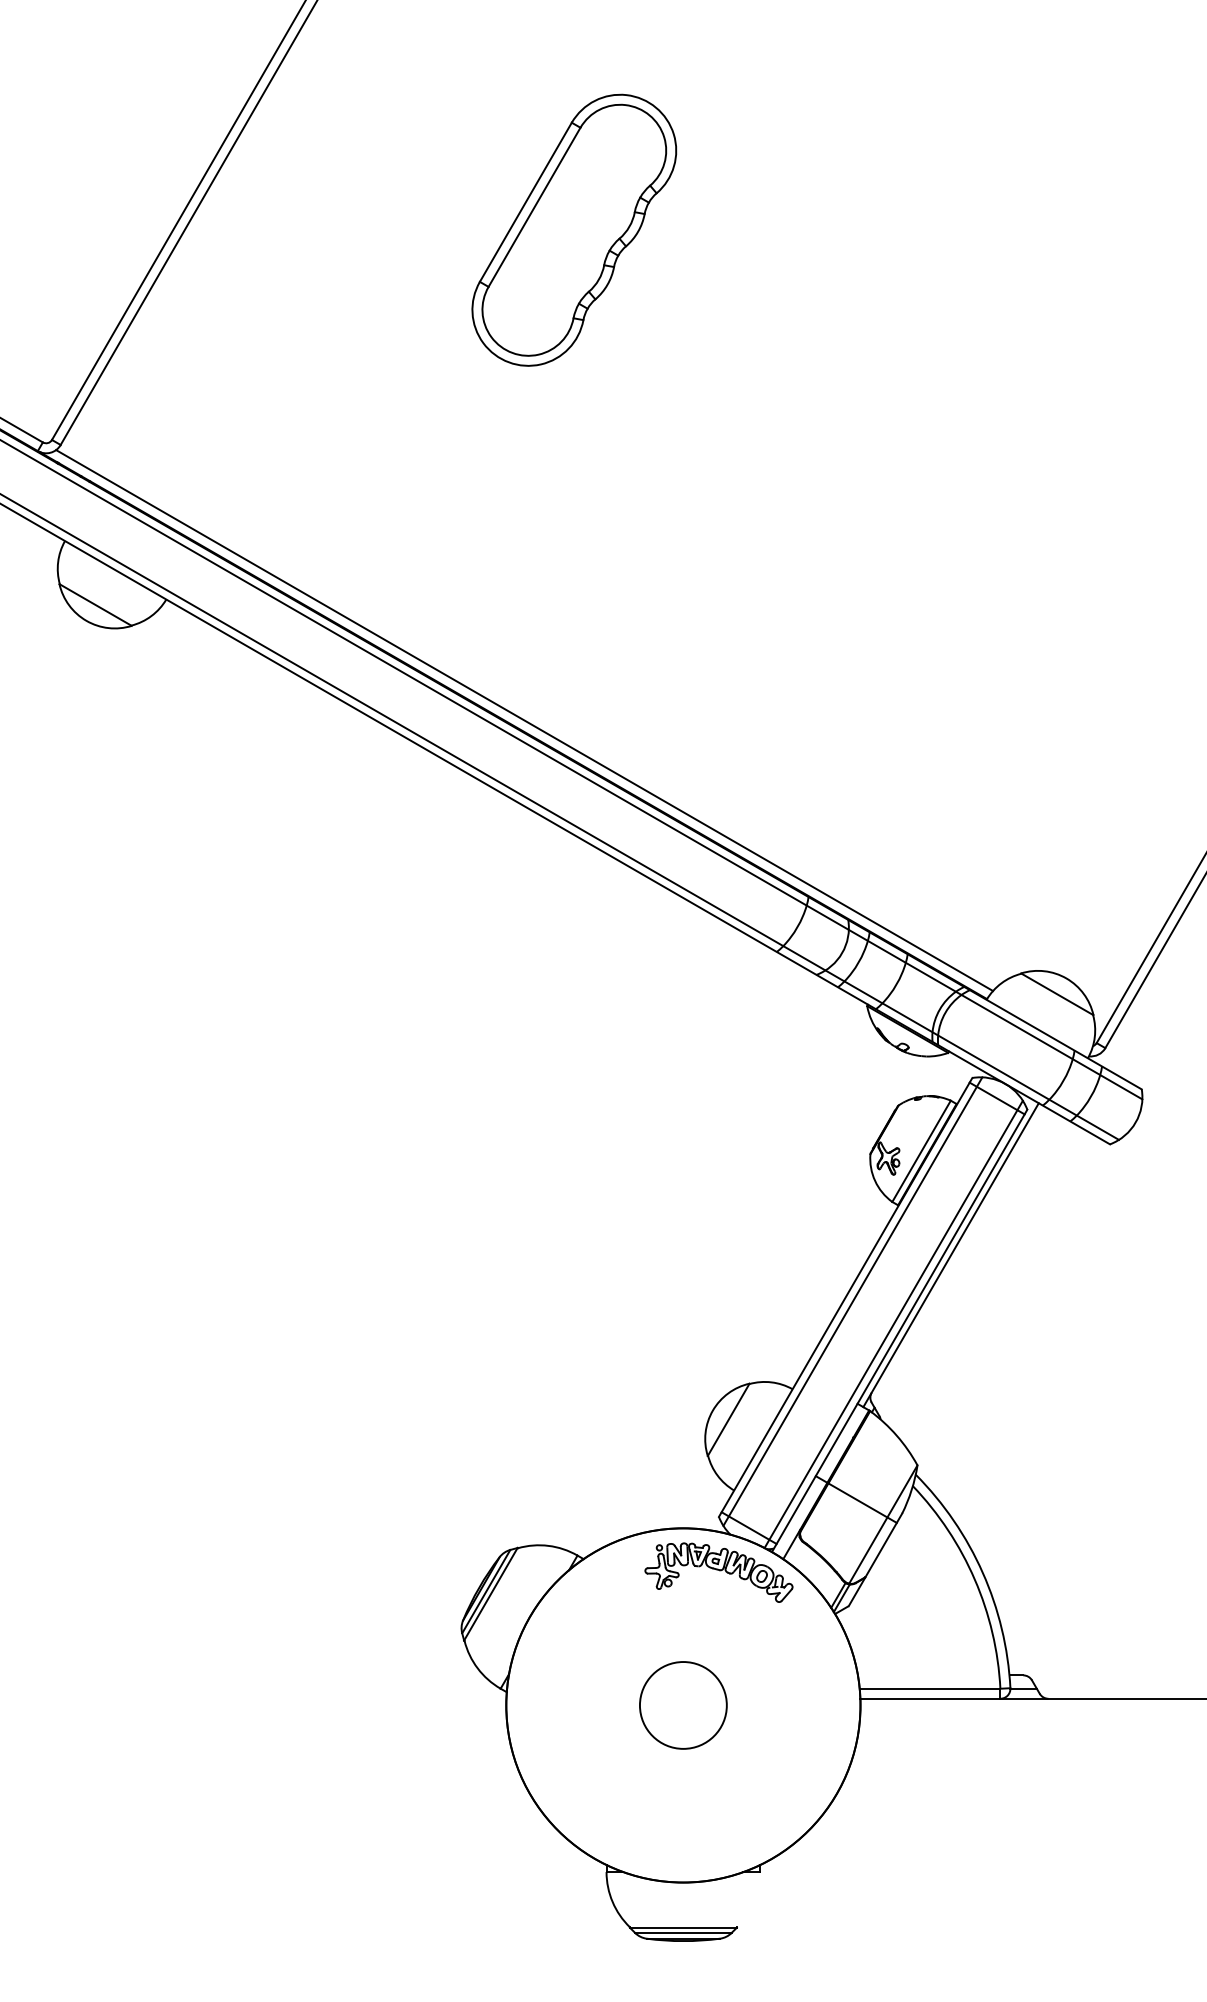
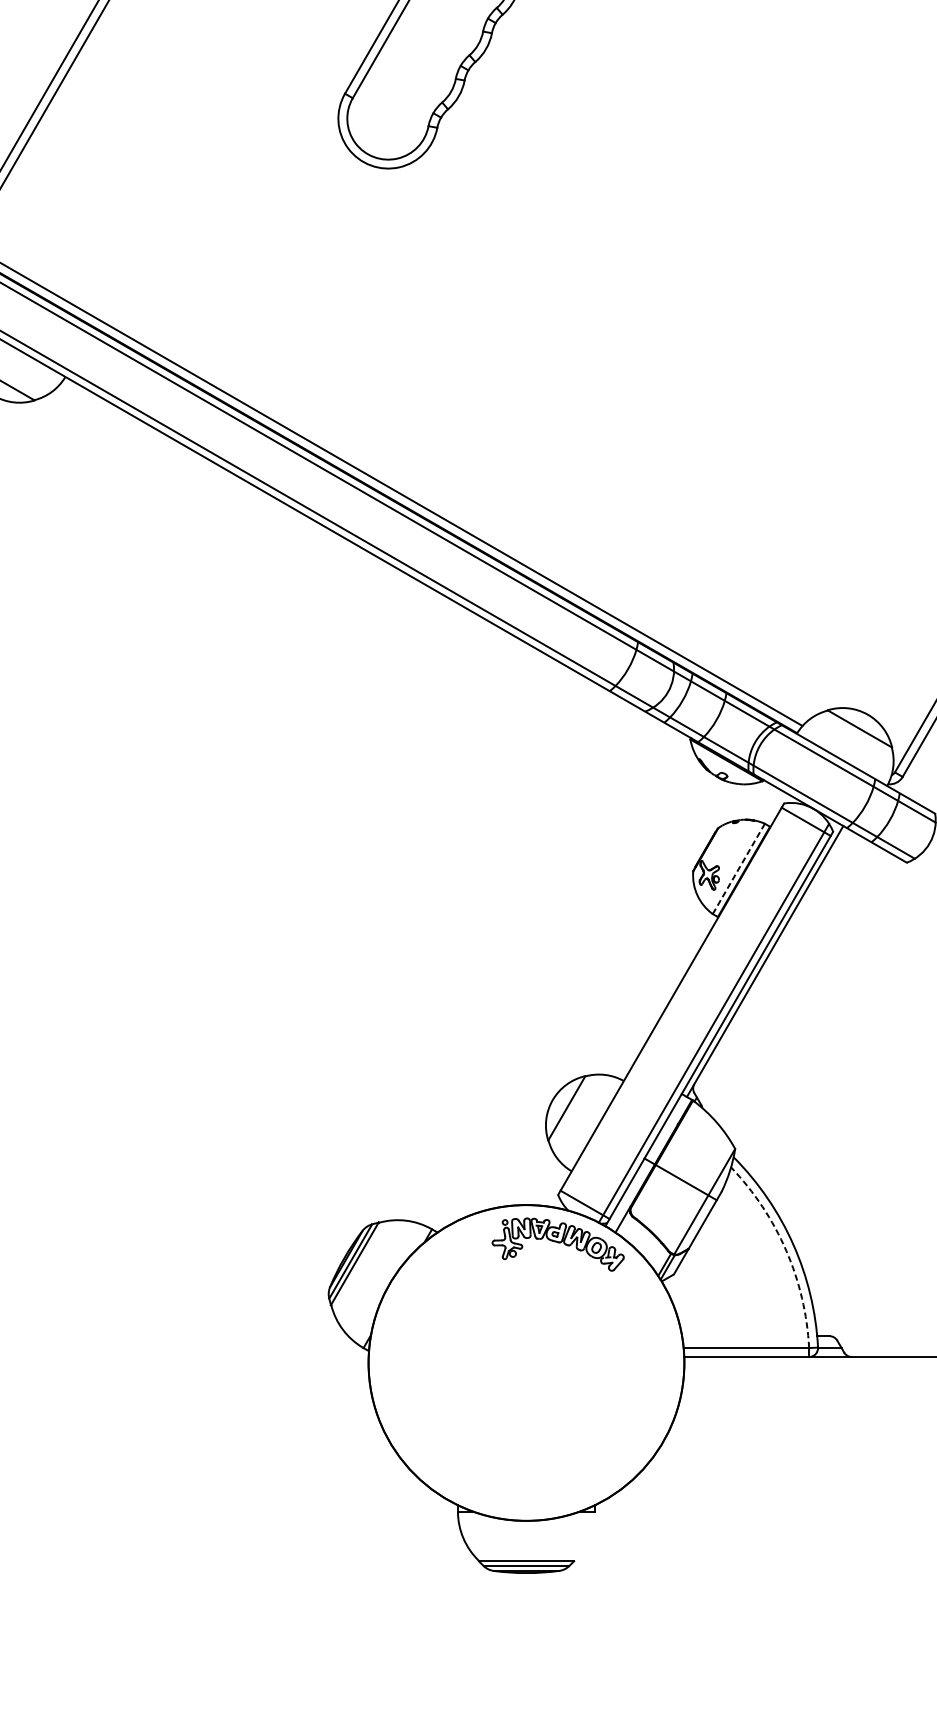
line: (921, 1151) -> (738, 869), solid -> dashed
line: (852, 1301) -> (677, 1002), removed
arc: (974, 1579) -> (786, 1250), solid -> dashed
circle: (683, 1705) -> (526, 1363), removed

